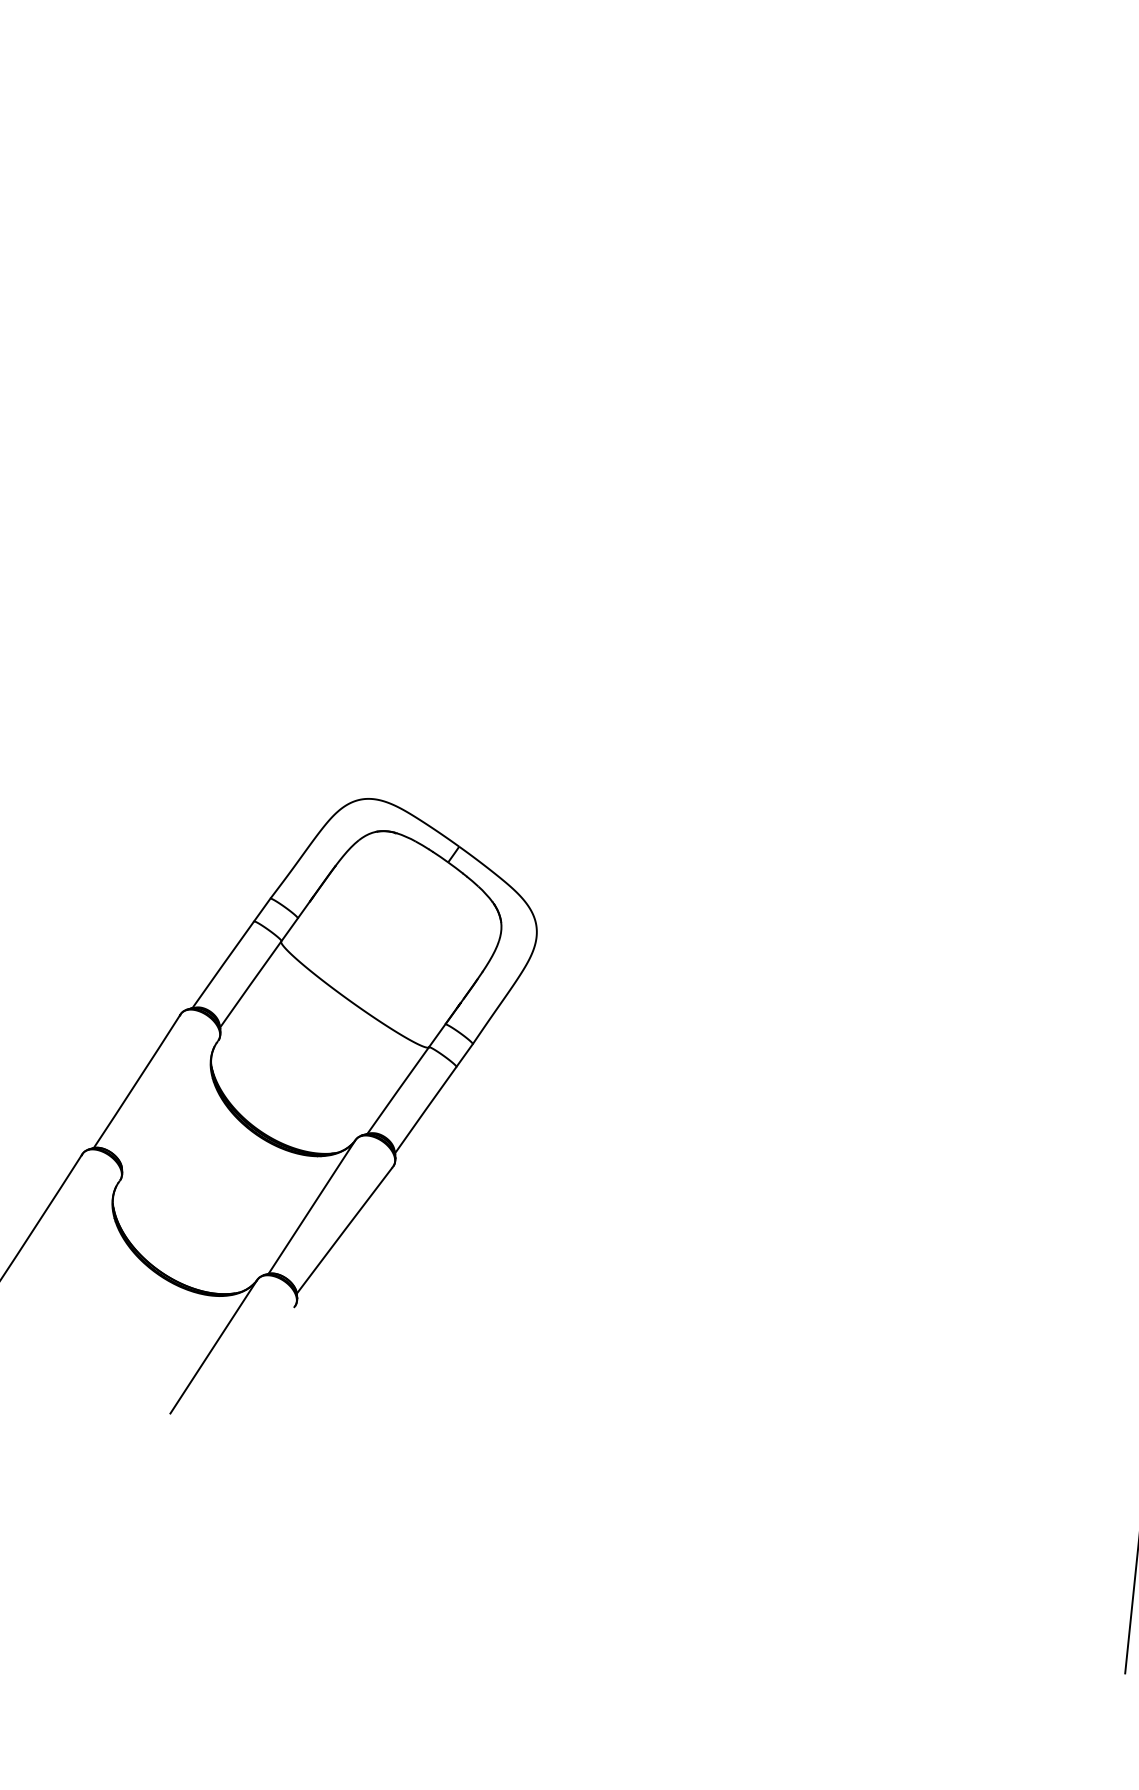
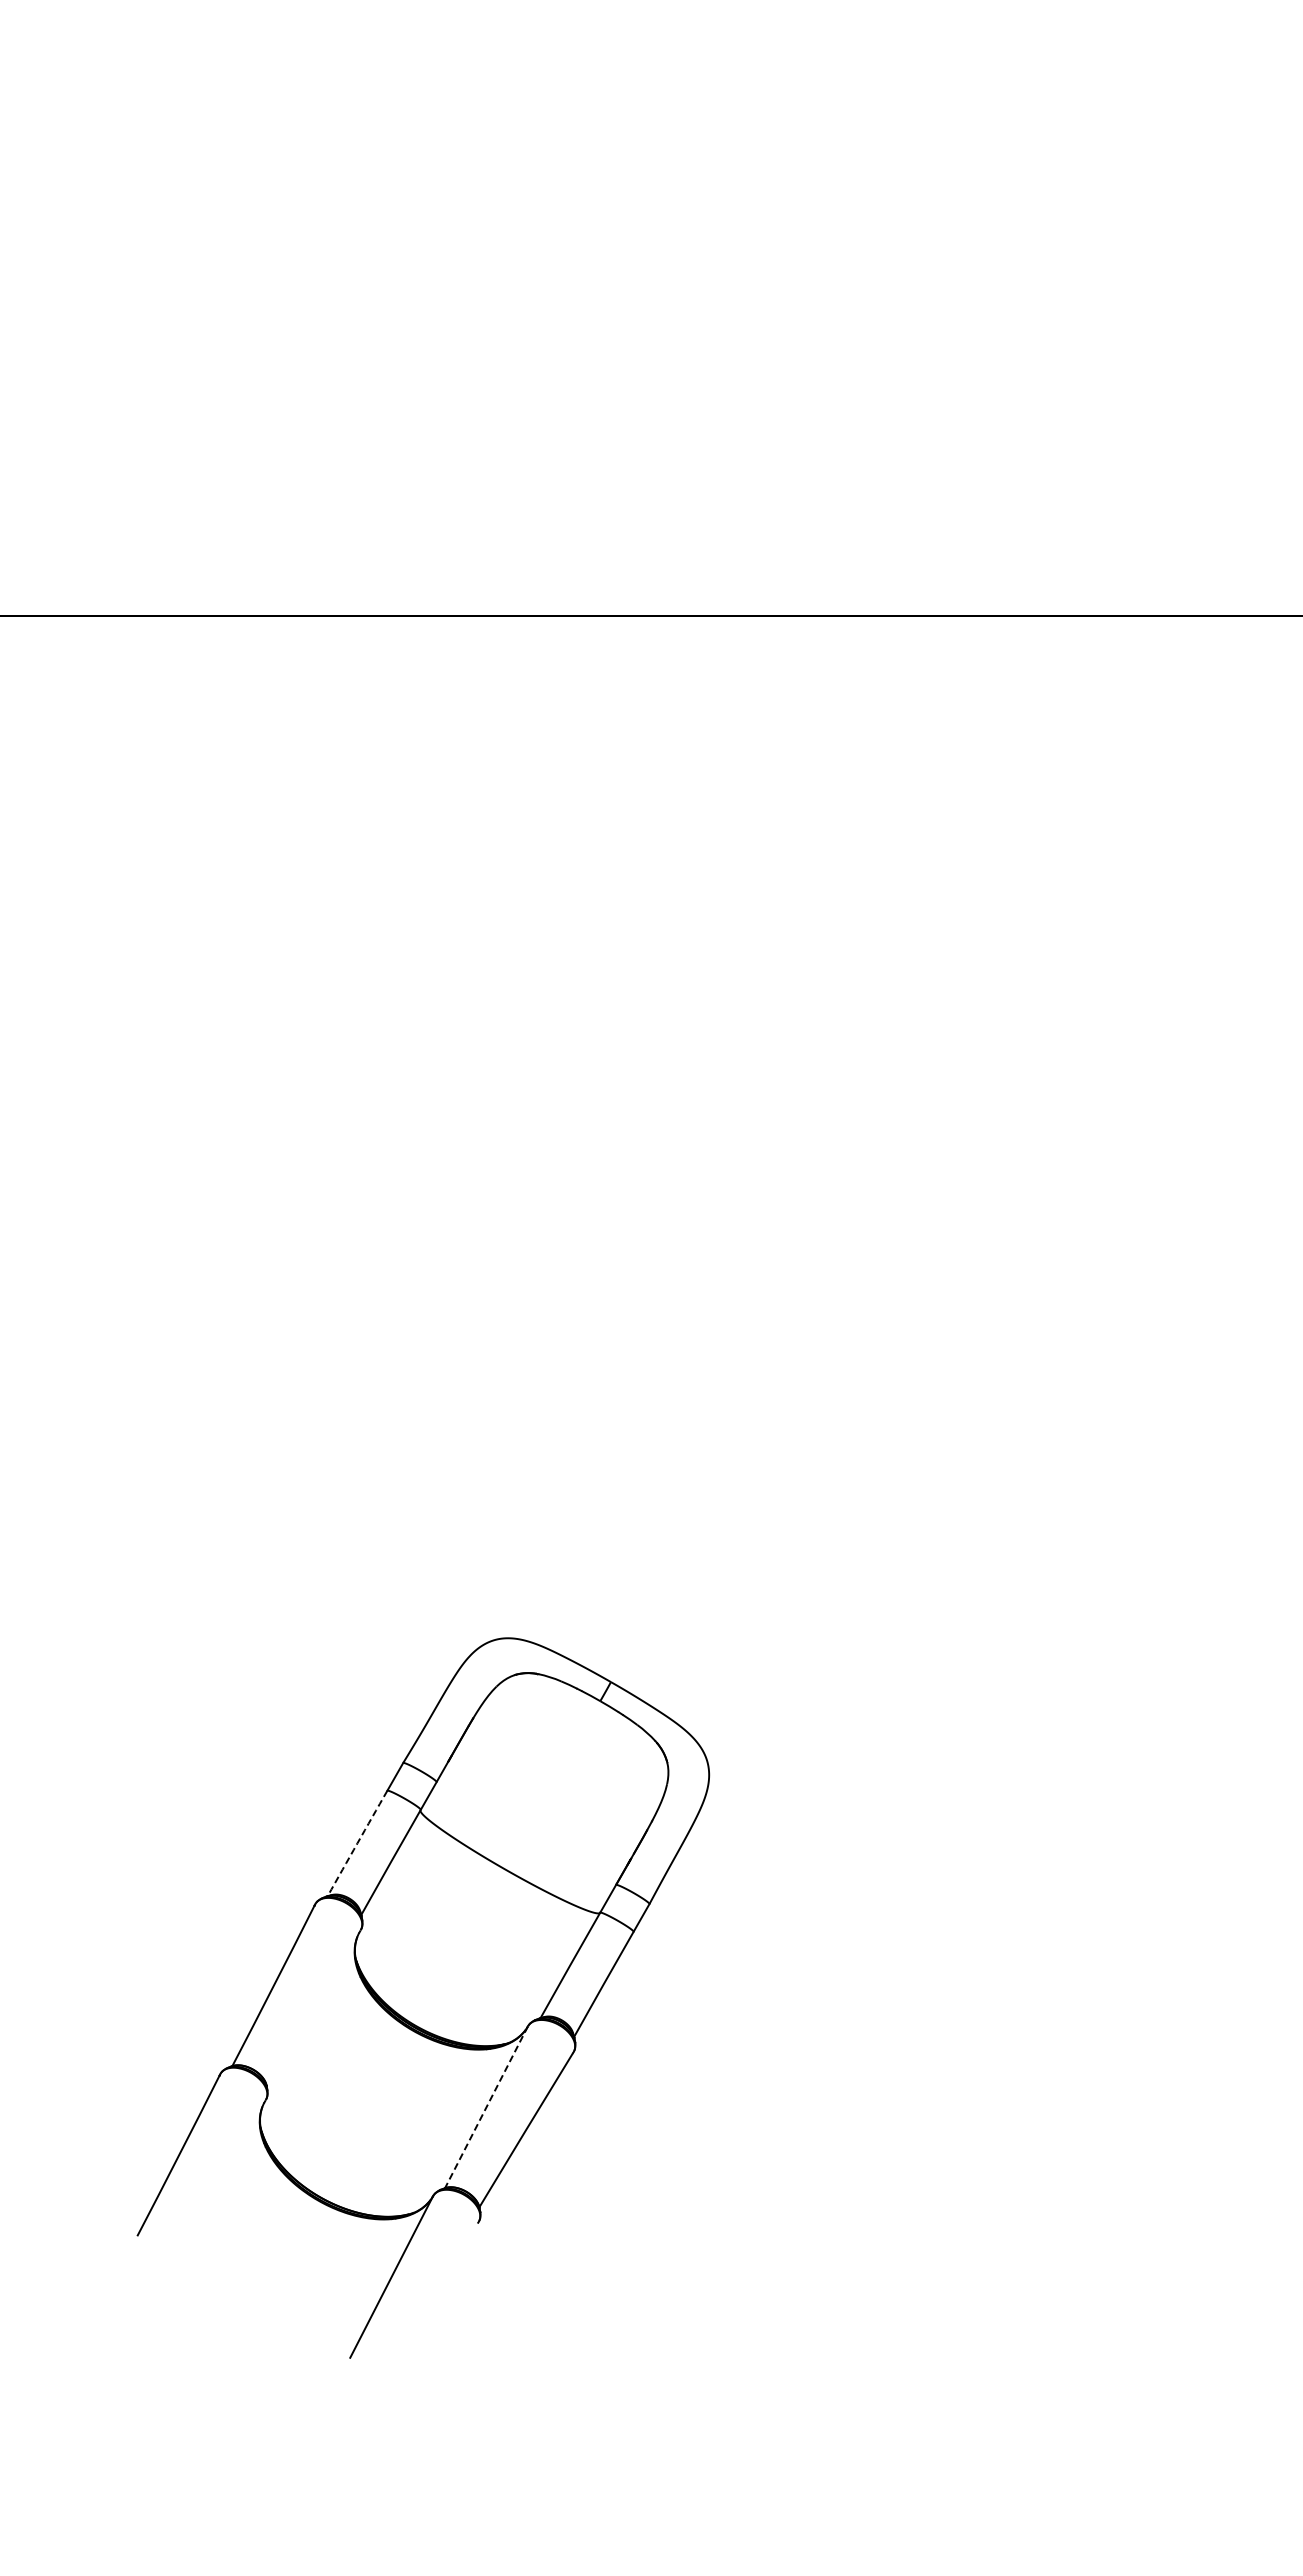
arc: (223, 964) -> (357, 1843), solid -> dashed
line: (312, 1207) -> (486, 2107), solid -> dashed

